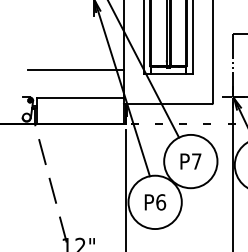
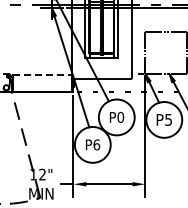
line: (75, 69) -> (39, 55), removed
line: (80, 97) -> (42, 74), solid -> dashed
text: (196, 160) -> (120, 116), P7 -> P0

